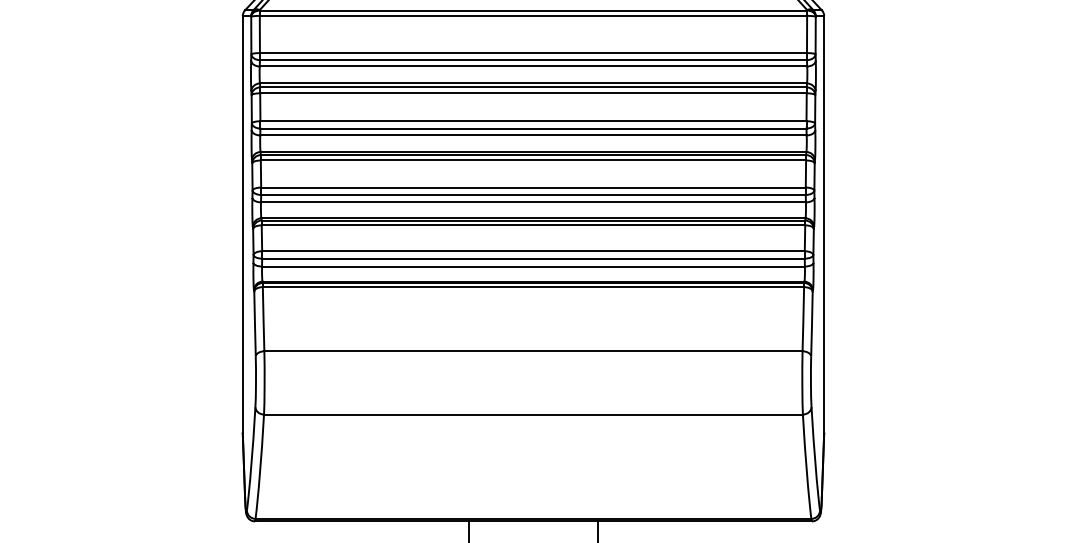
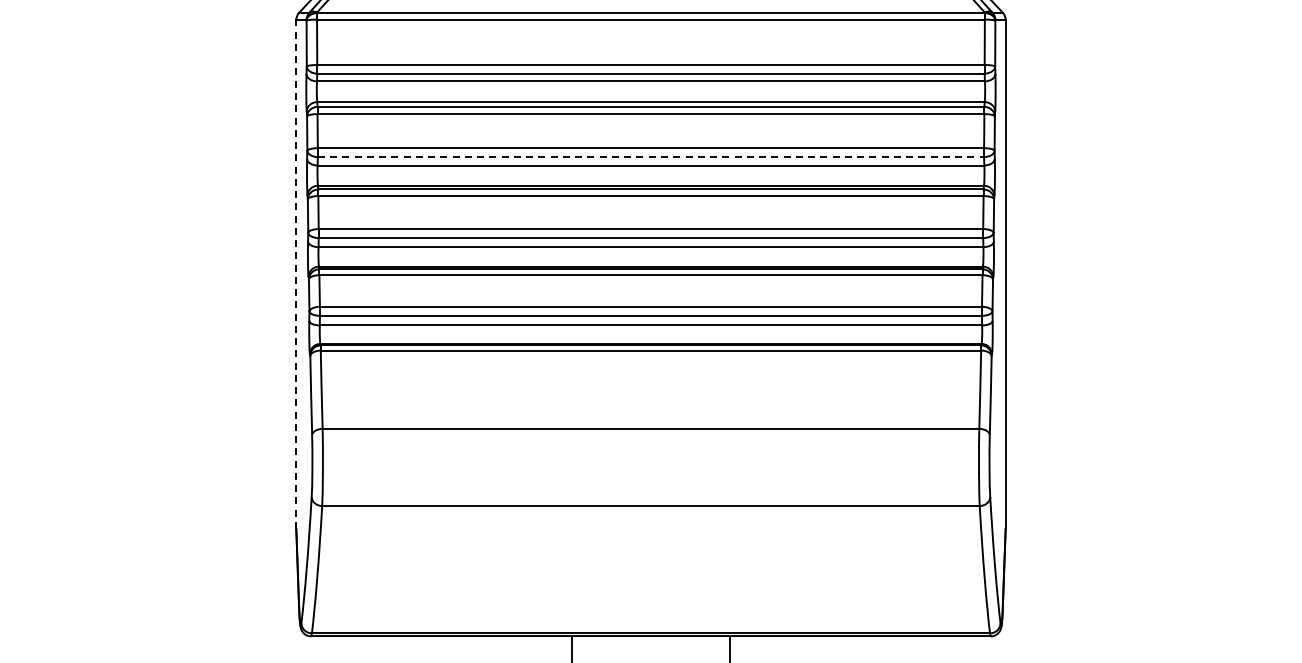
line: (533, 128) -> (651, 157), solid -> dashed
line: (242, 223) -> (296, 273), solid -> dashed

